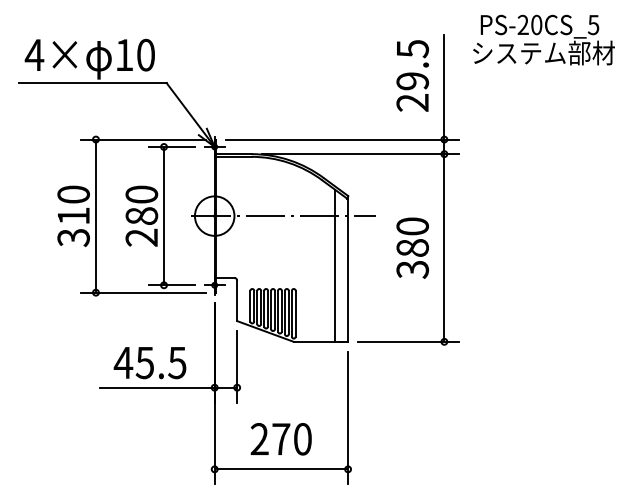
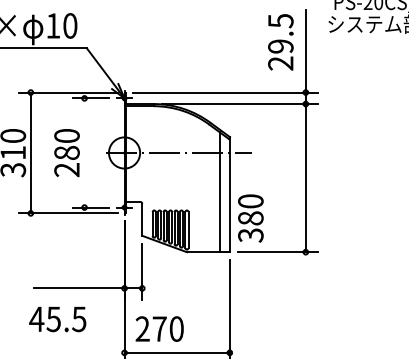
line: (164, 215) -> (84, 152), removed
text: (412, 247) -> (250, 217), moved
text: (149, 363) -> (57, 319), moved
text: (280, 439) -> (159, 329), moved

